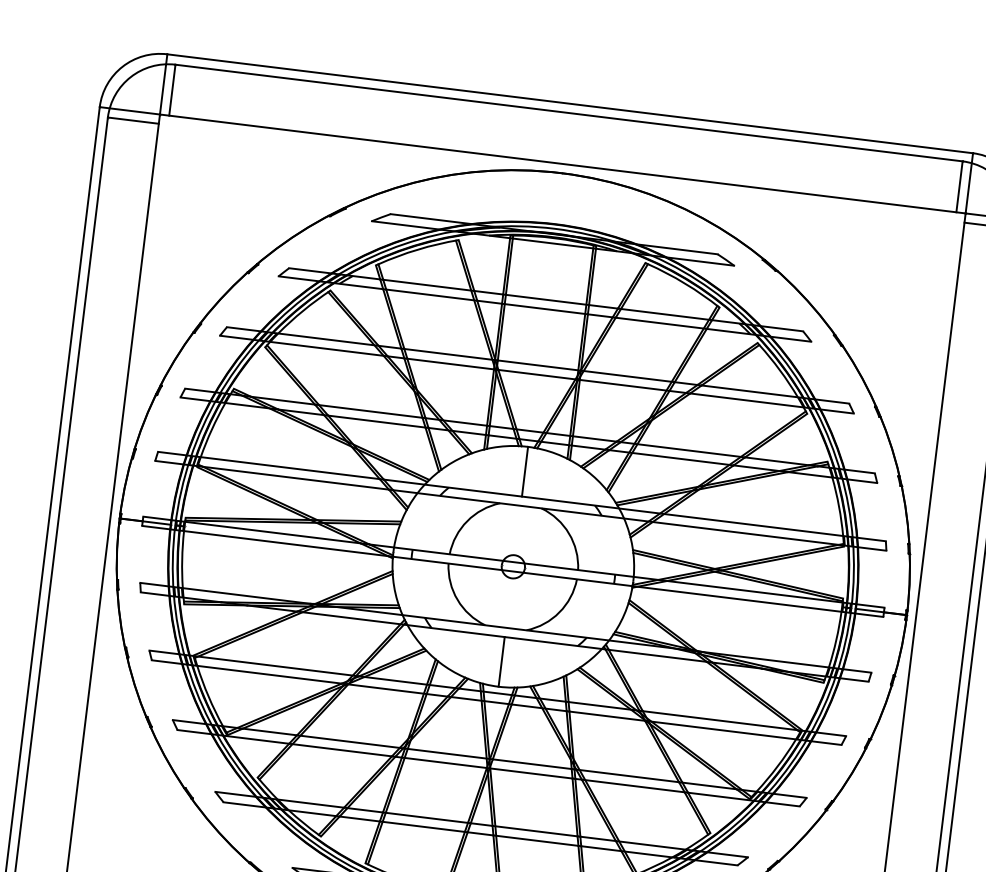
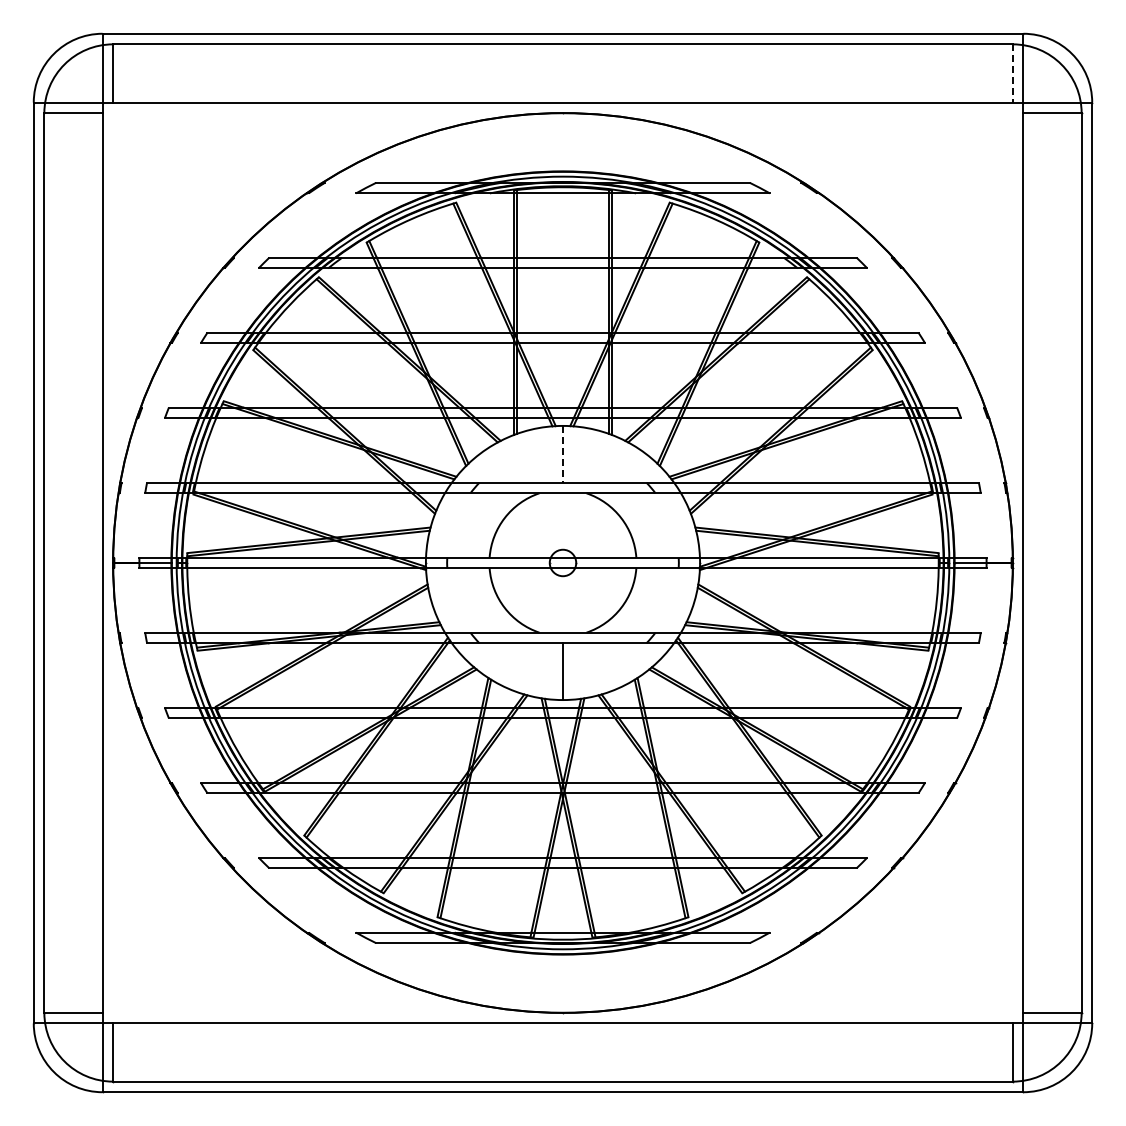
line: (959, 186) -> (1012, 73), solid -> dashed
line: (525, 471) -> (563, 454), solid -> dashed

